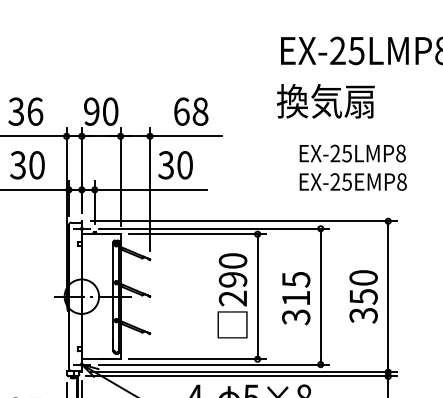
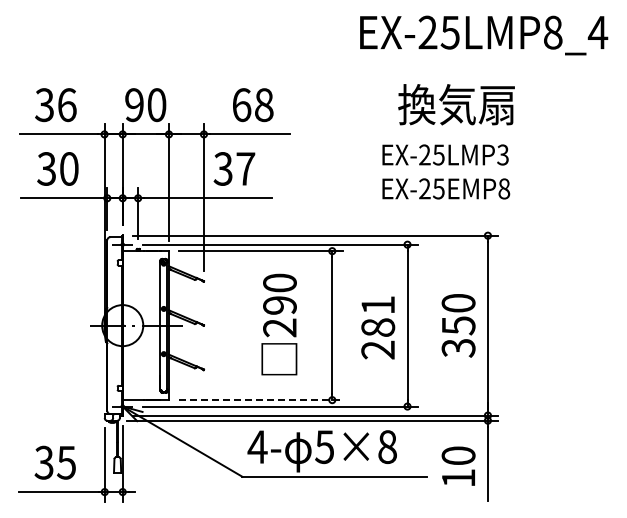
text: (325, 101) -> (456, 104), moved
text: (400, 153) -> (502, 154), EX-25LMP8 -> EX-25LMP3
text: (184, 164) -> (245, 168), 30 -> 37
text: (232, 295) -> (279, 324), moved
text: (296, 298) -> (378, 327), 315 -> 281
line: (197, 359) -> (260, 400), solid -> dashed

